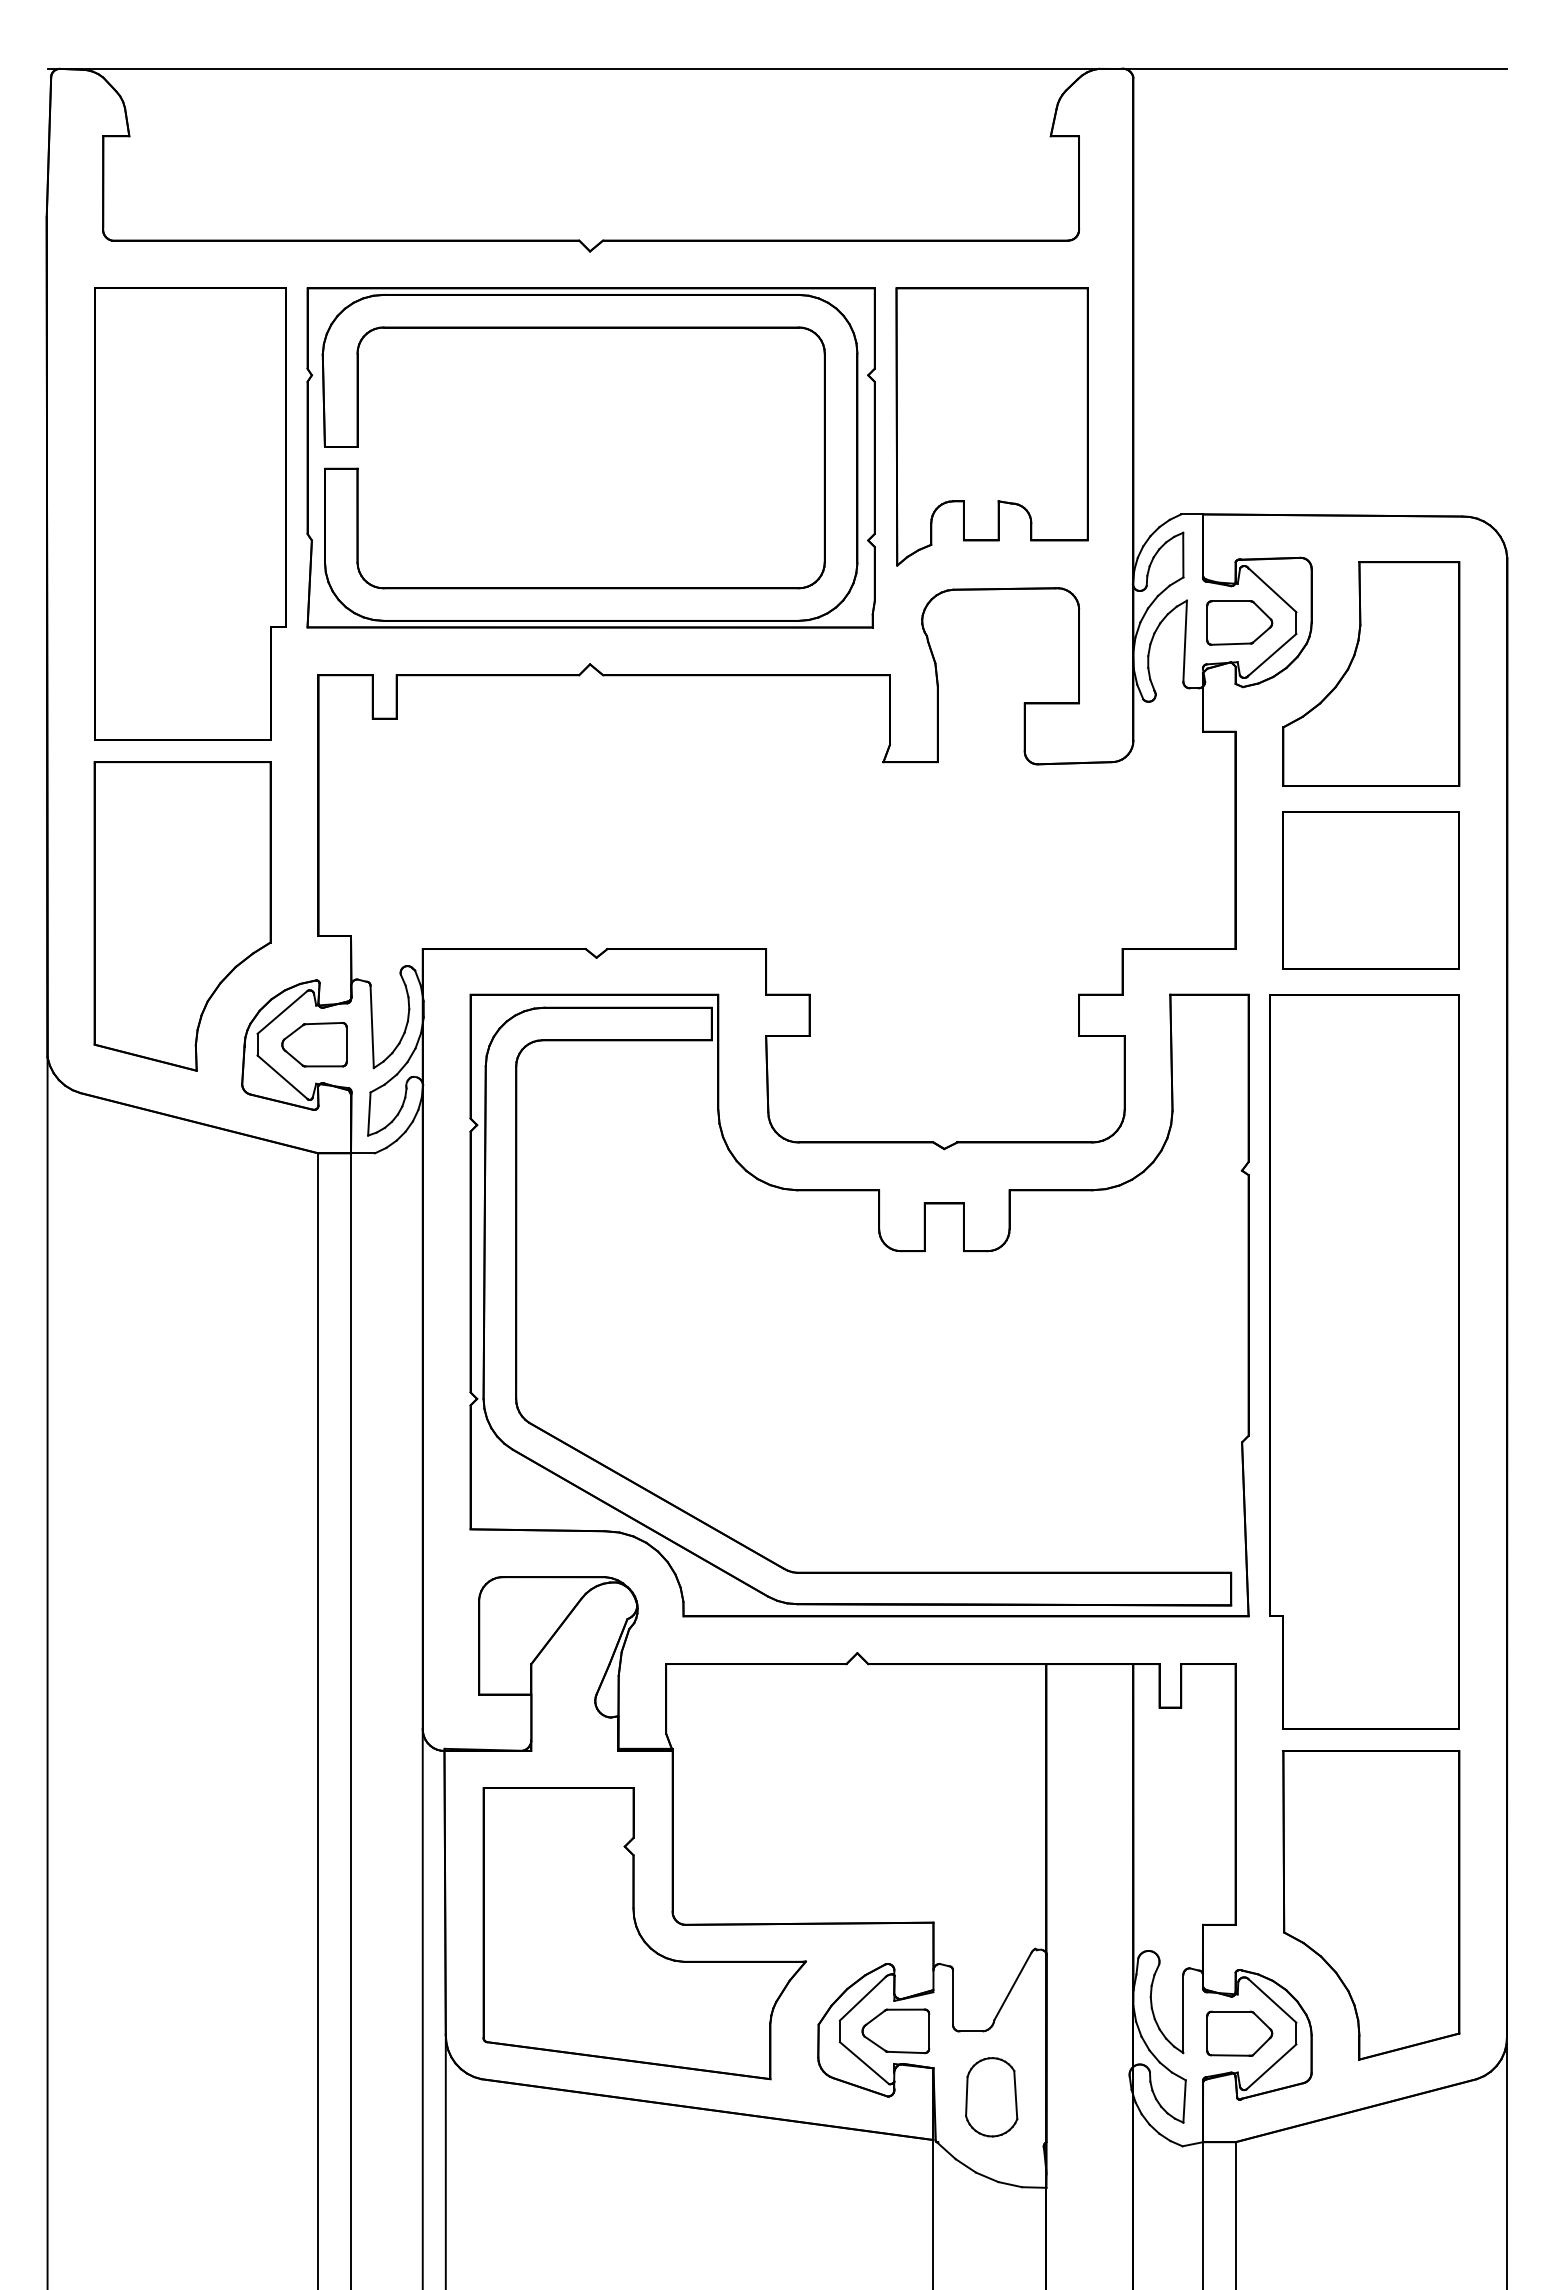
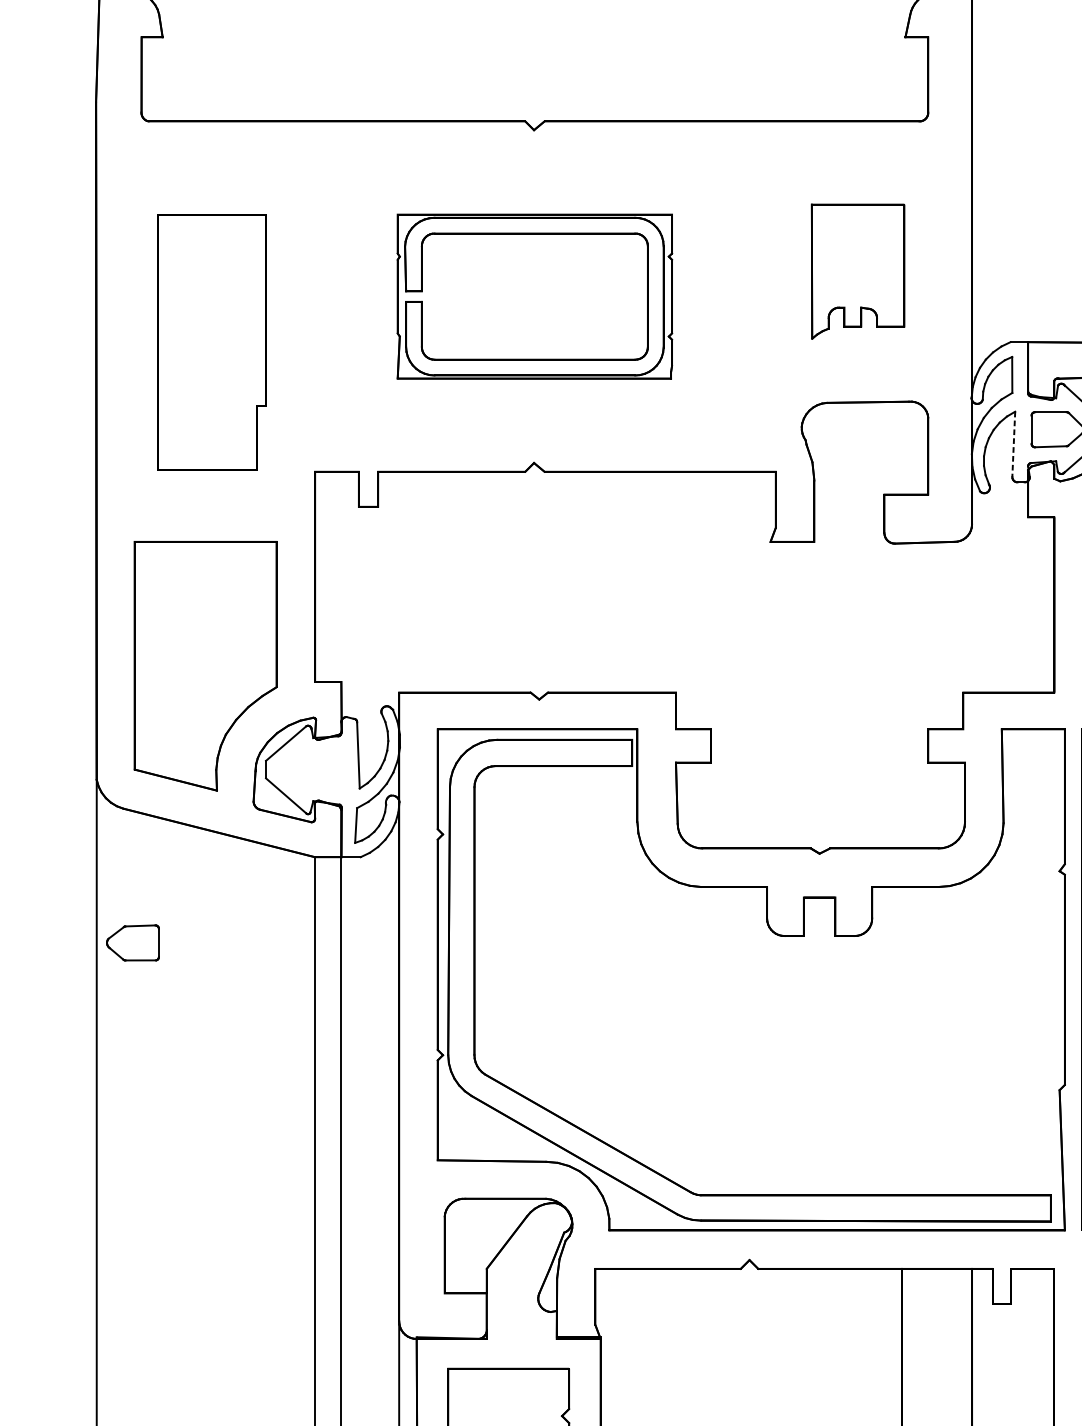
part: (991, 426) -> (857, 271), size x0.6
part: (590, 457) -> (534, 296), size x0.6
part: (190, 513) -> (211, 341), size x0.7
line: (1185, 641) -> (1014, 444), solid -> dashed
part: (314, 1044) -> (132, 942), moved

